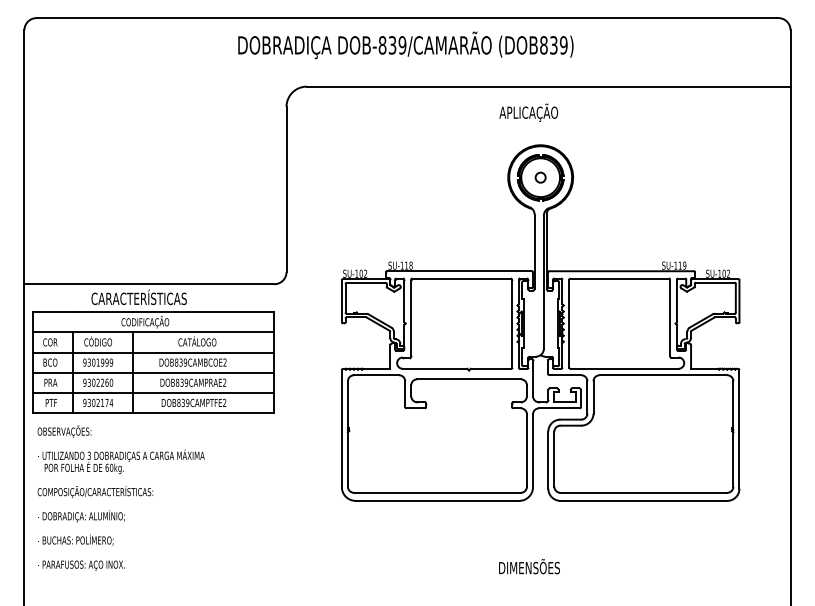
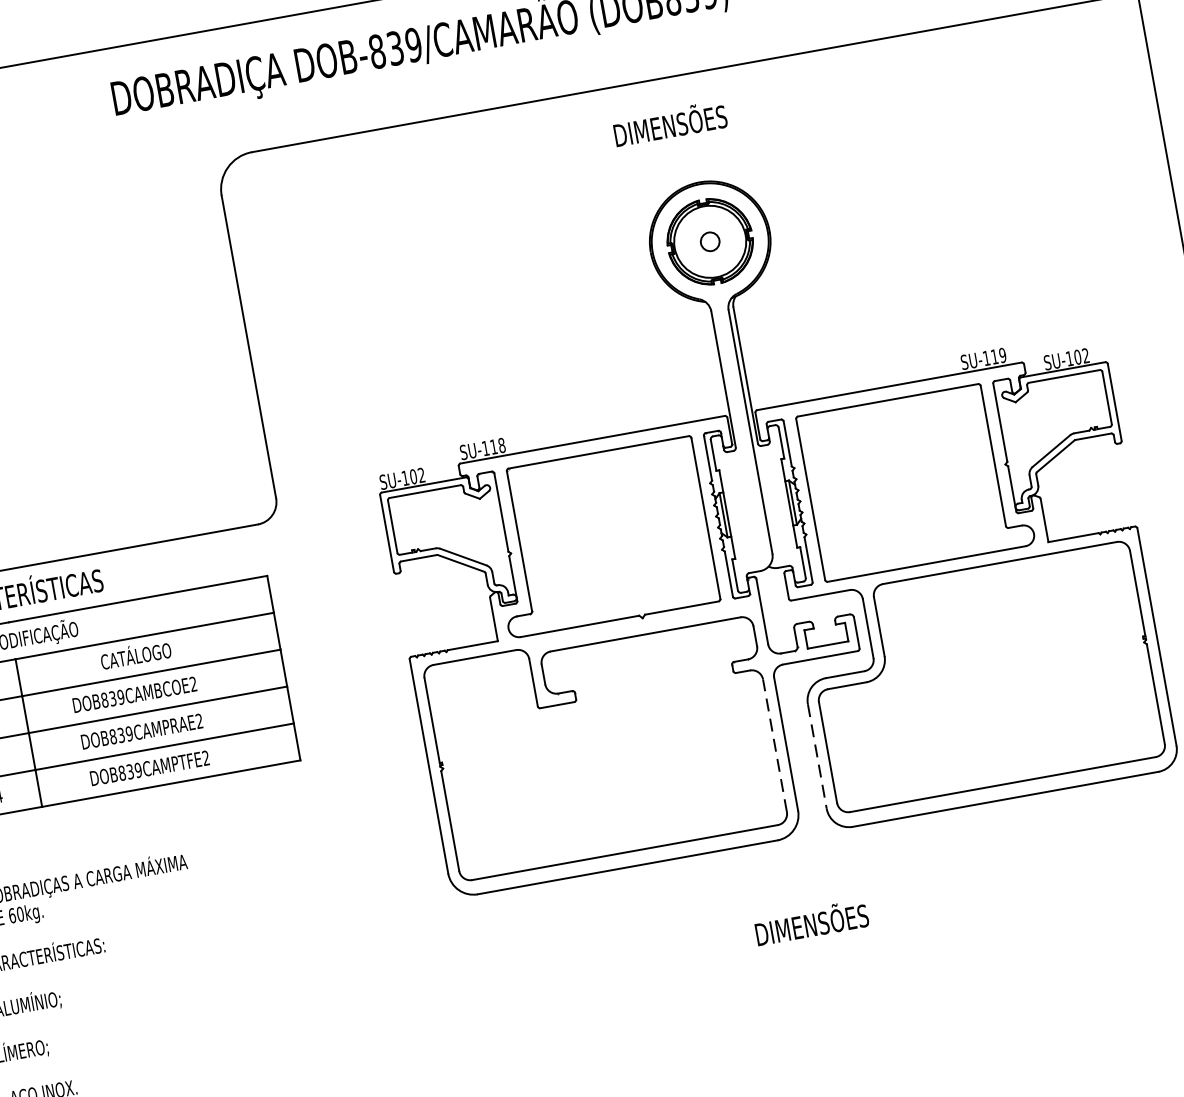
text: (530, 112) -> (670, 125), APLICAÇÃO -> DIMENSÕES
line: (526, 450) -> (774, 745), solid -> dashed
line: (548, 460) -> (817, 756), solid -> dashed
text: (529, 566) -> (811, 922), moved

